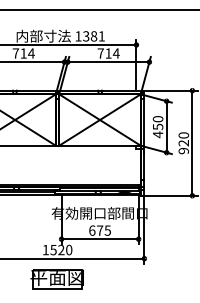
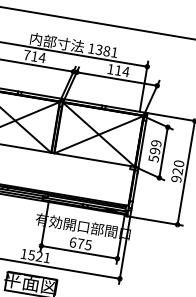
text: (100, 53) -> (110, 69), 714 -> 114
text: (157, 127) -> (154, 151), 450 -> 599
text: (69, 249) -> (47, 257), 1520 -> 1521

